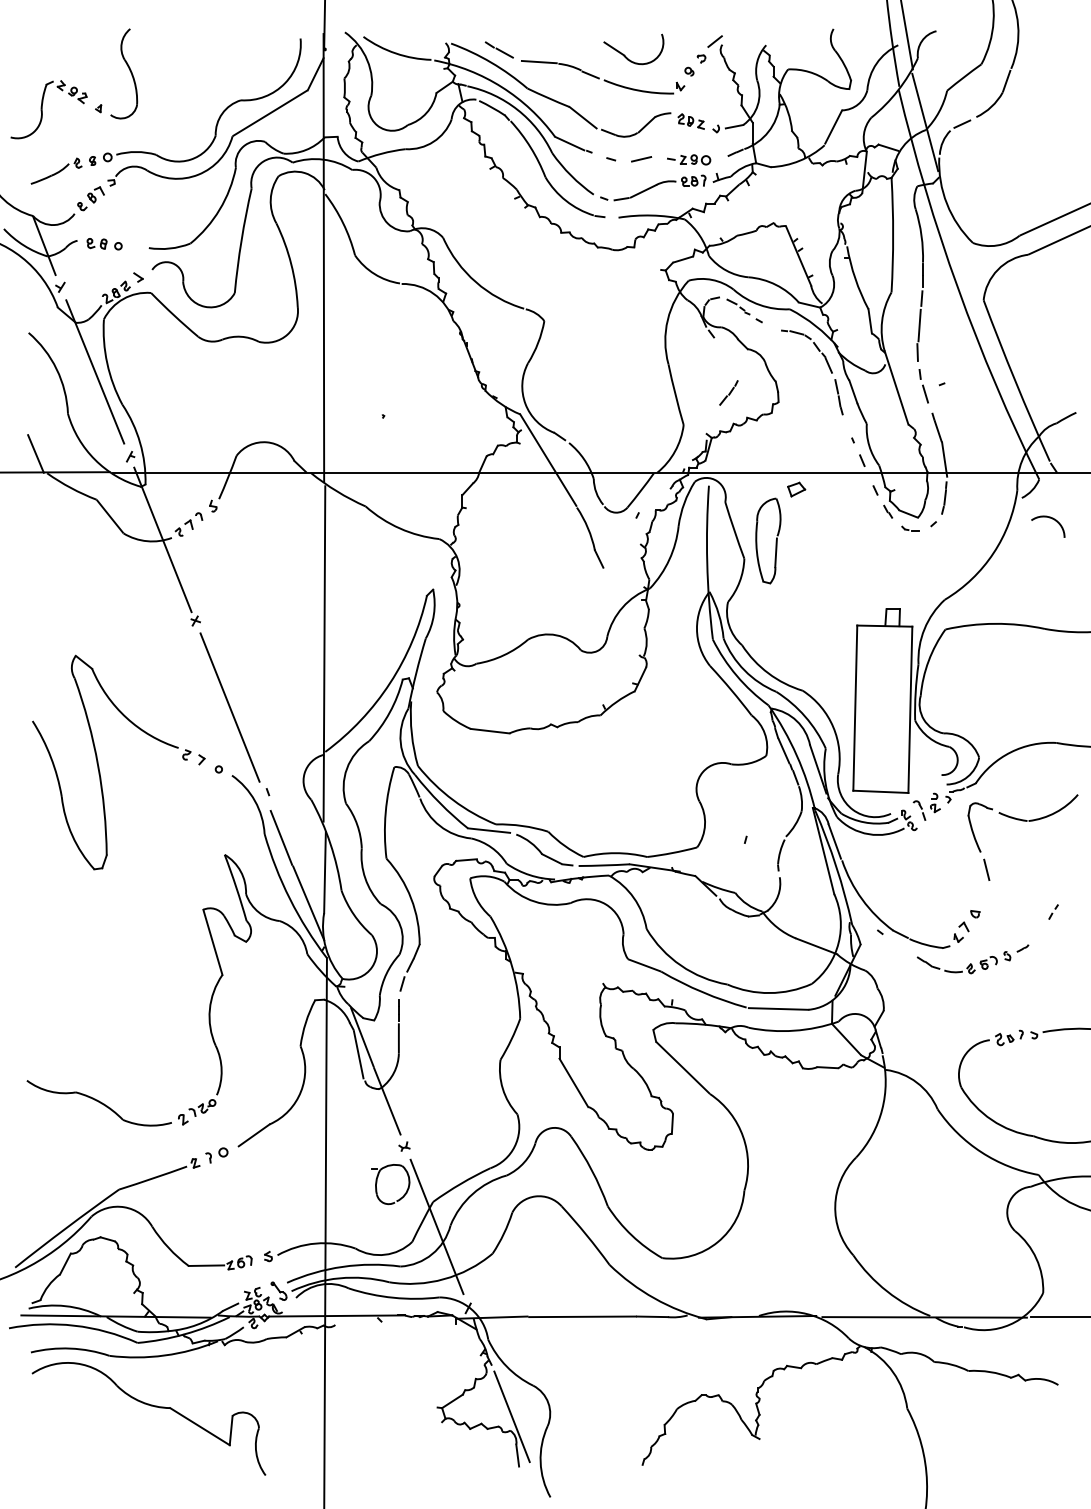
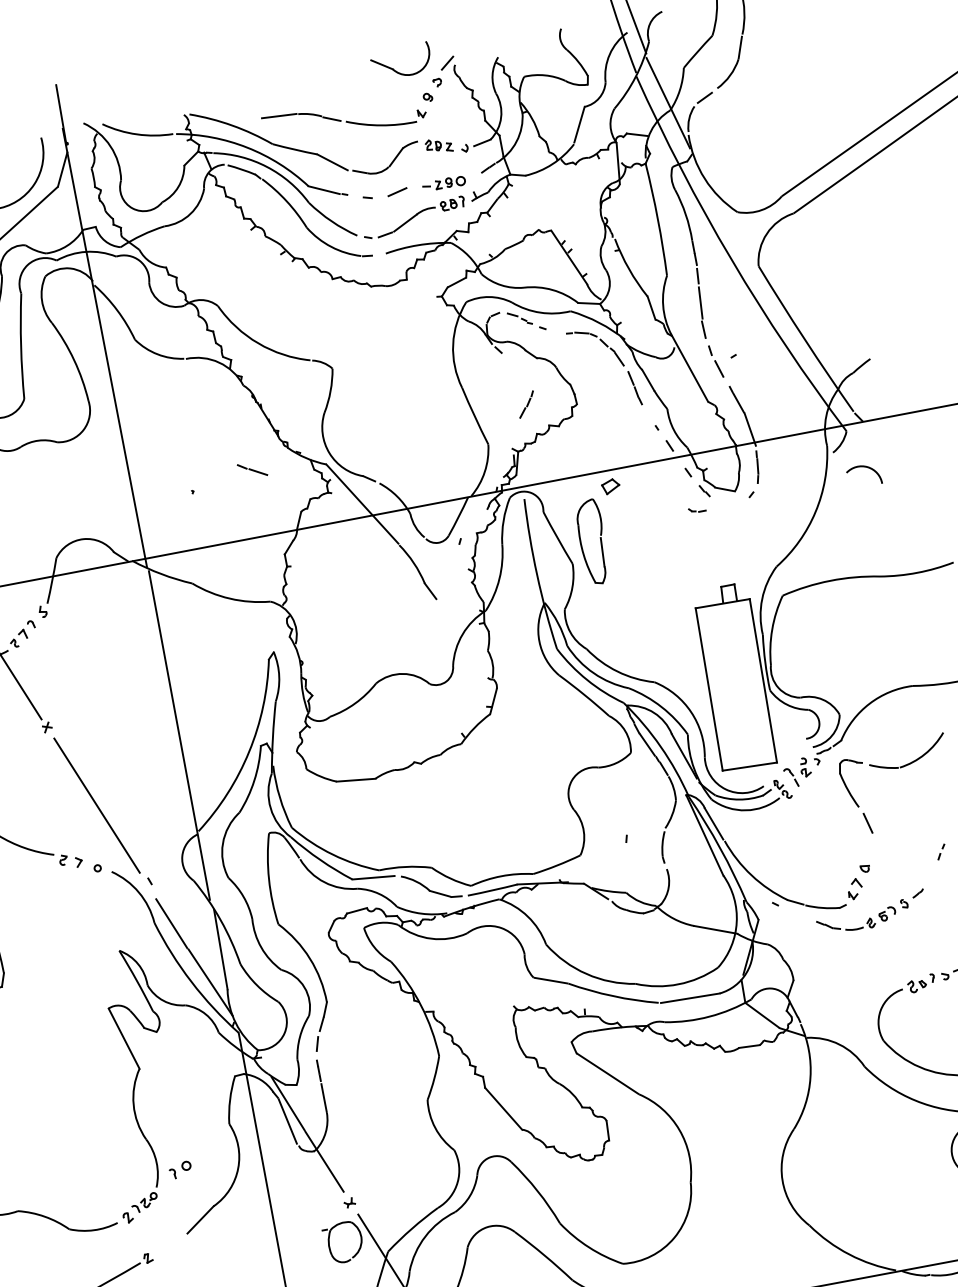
line: (498, 49) -> (251, 469), moved
part: (626, 56) -> (395, 69), moved
part: (910, 528) -> (697, 509), moved
part: (216, 1155) -> (180, 1170), moved

